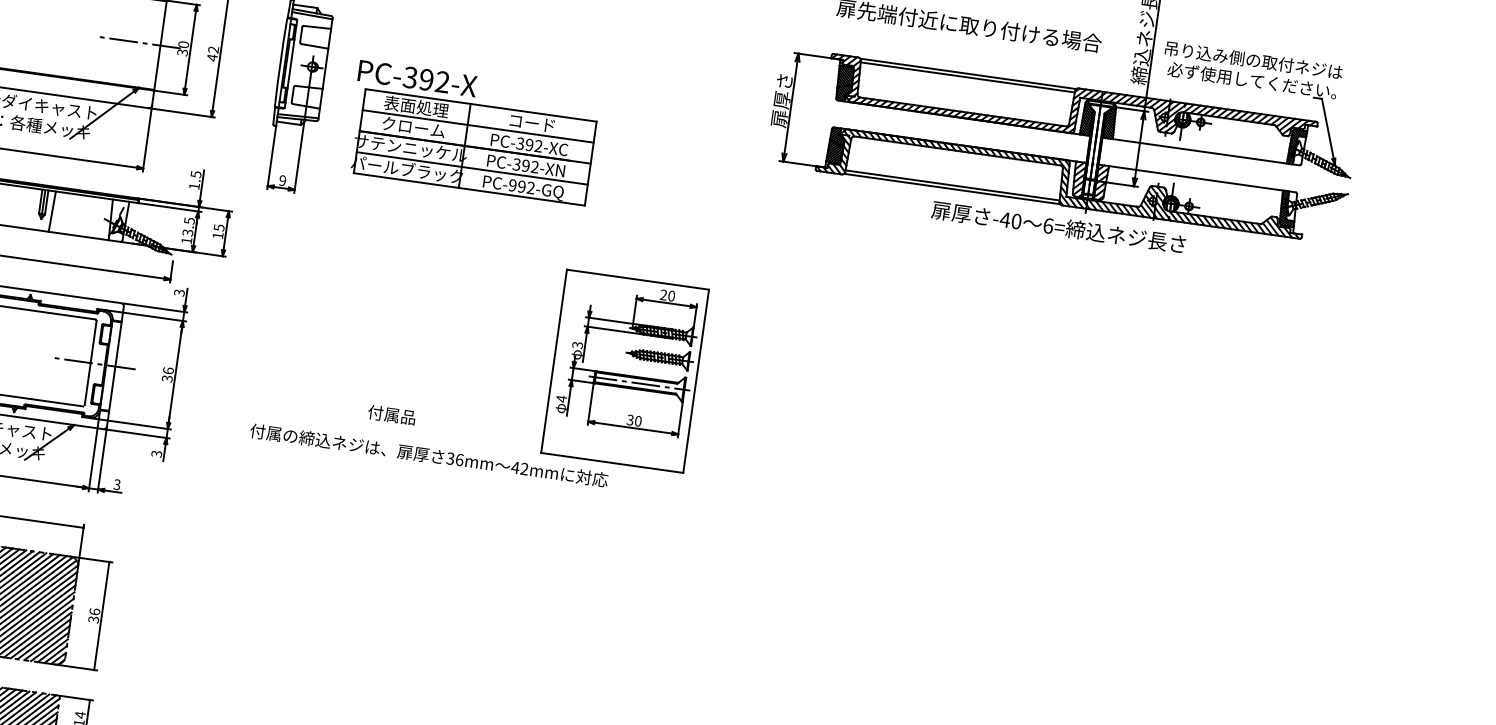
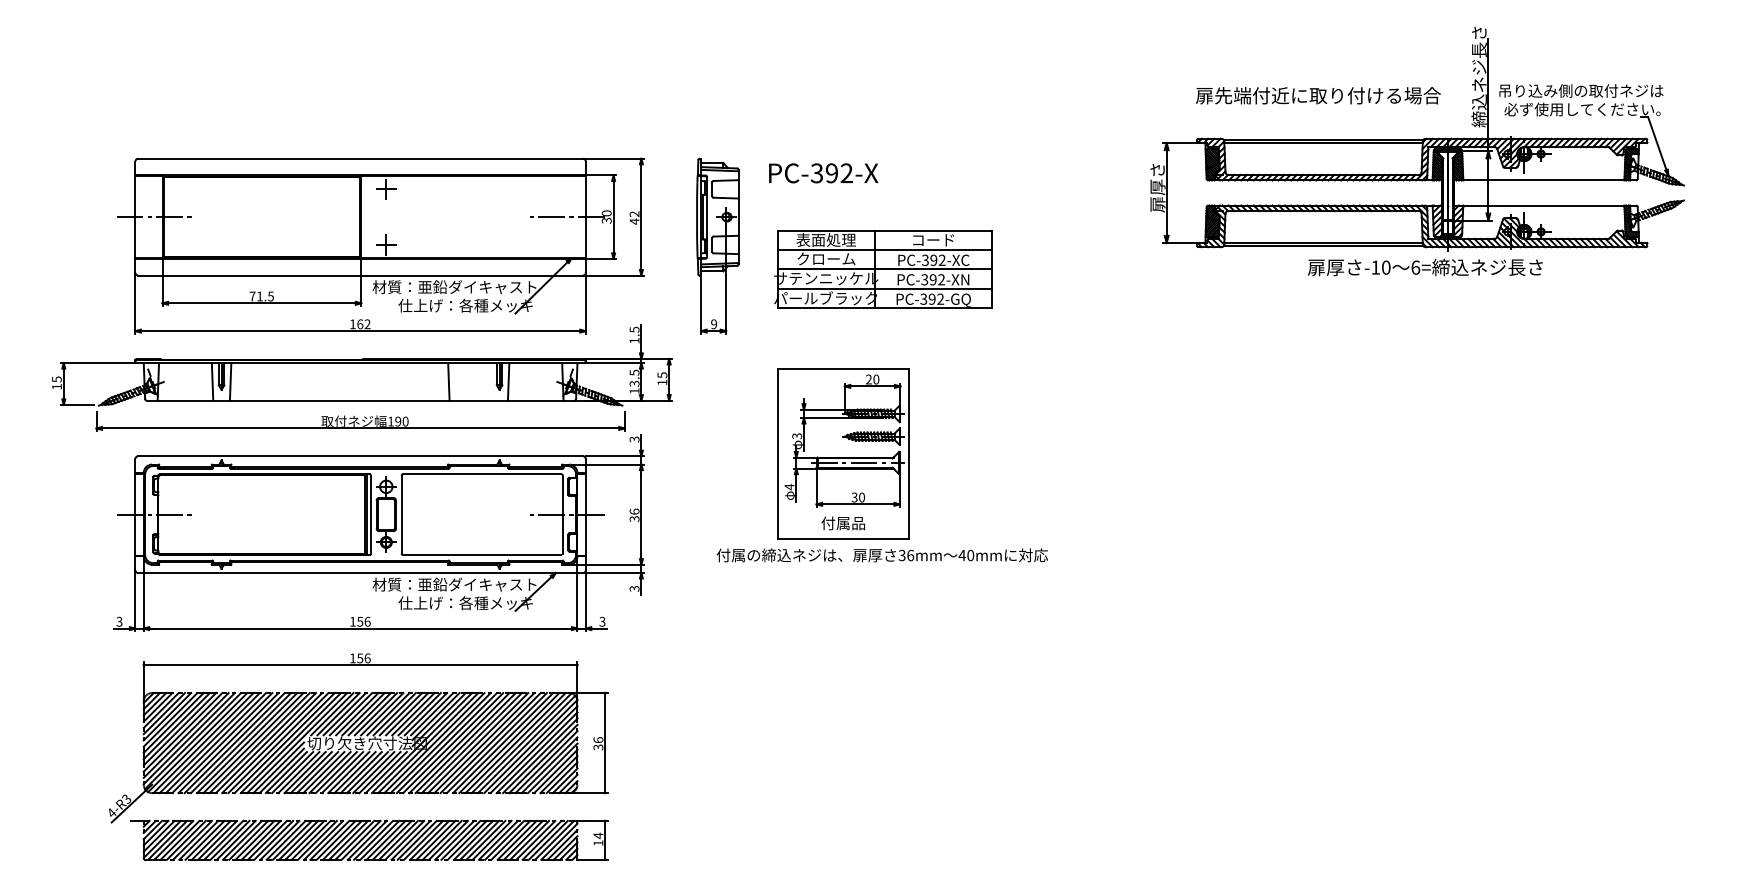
text: (417, 78) -> (823, 173), moved
text: (512, 185) -> (923, 299), PC-992-GQ -> PC-392-GQ
text: (1004, 219) -> (1375, 267), -40 -> -10
part: (625, 370) -> (843, 453), moved
text: (524, 469) -> (970, 555), 42mm -> 40mm

